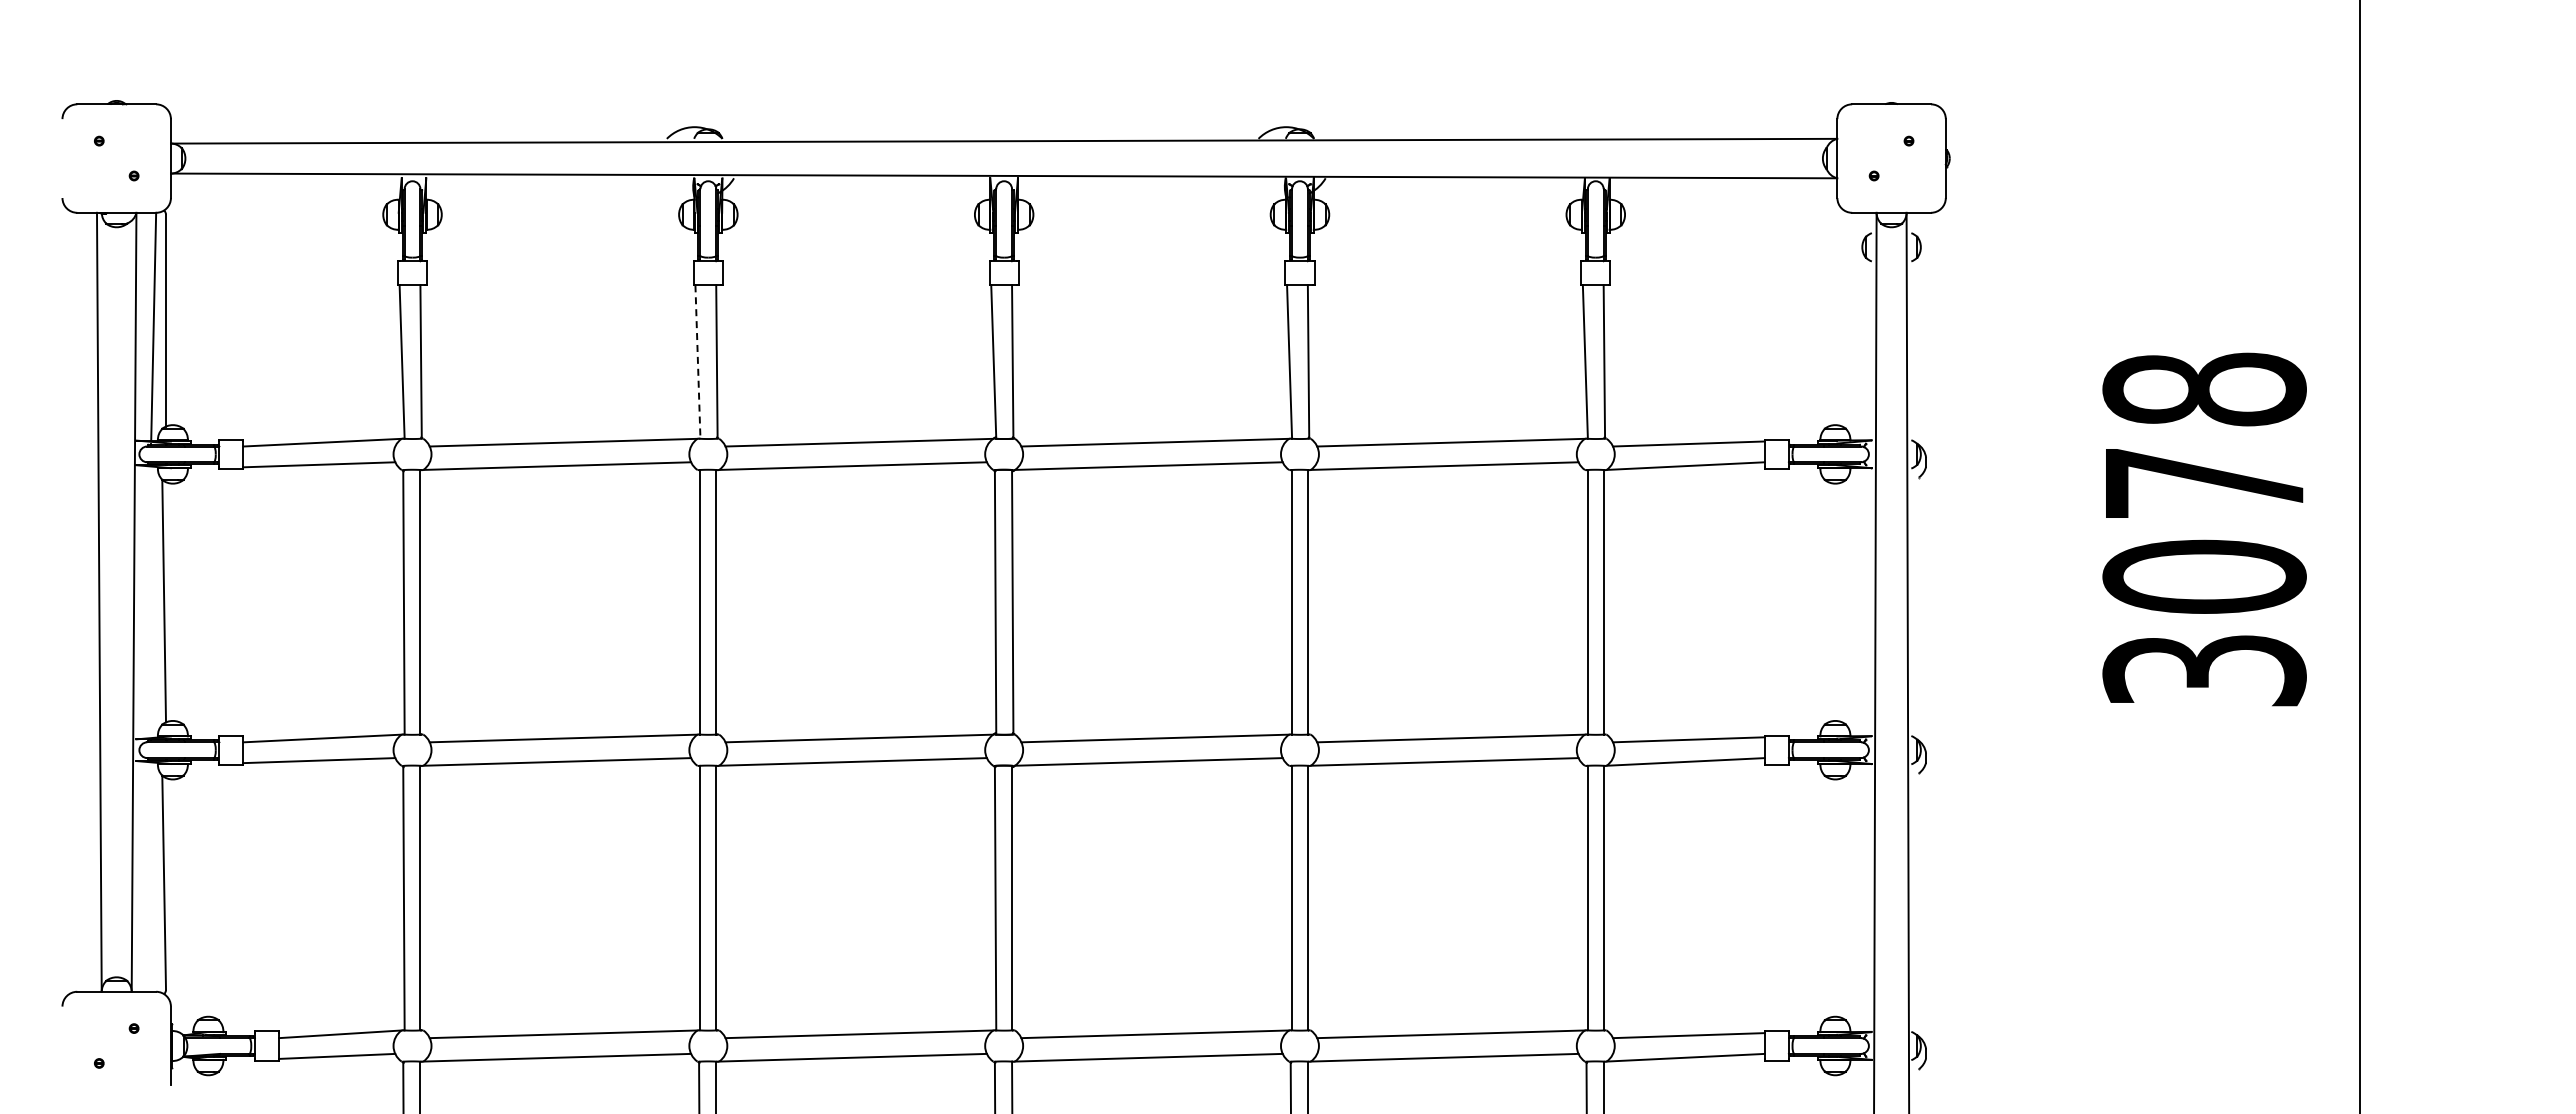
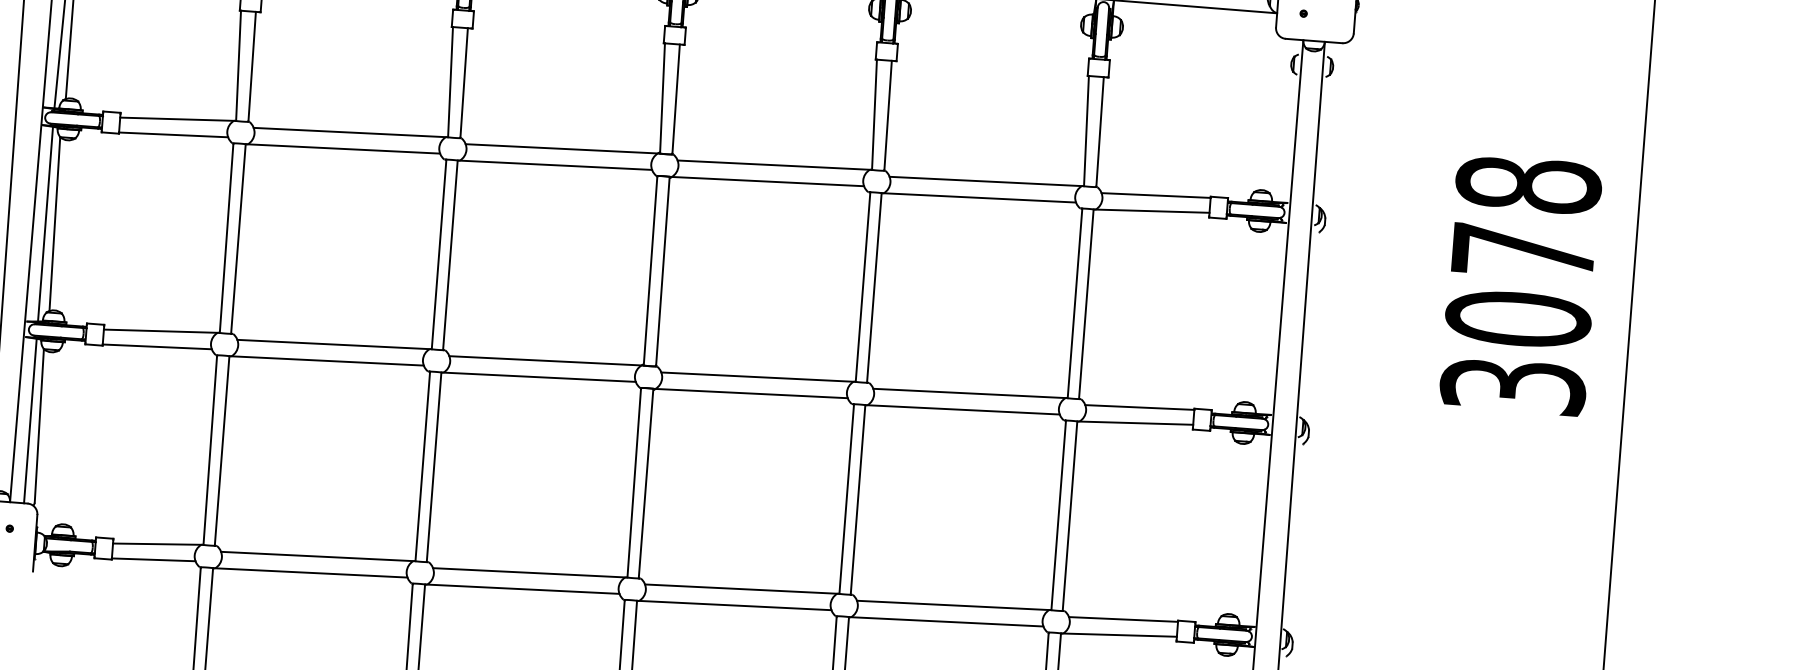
line: (697, 362) -> (450, 82), dashed -> solid
line: (151, 600) -> (45, 222), added
line: (151, 876) -> (30, 420), added

